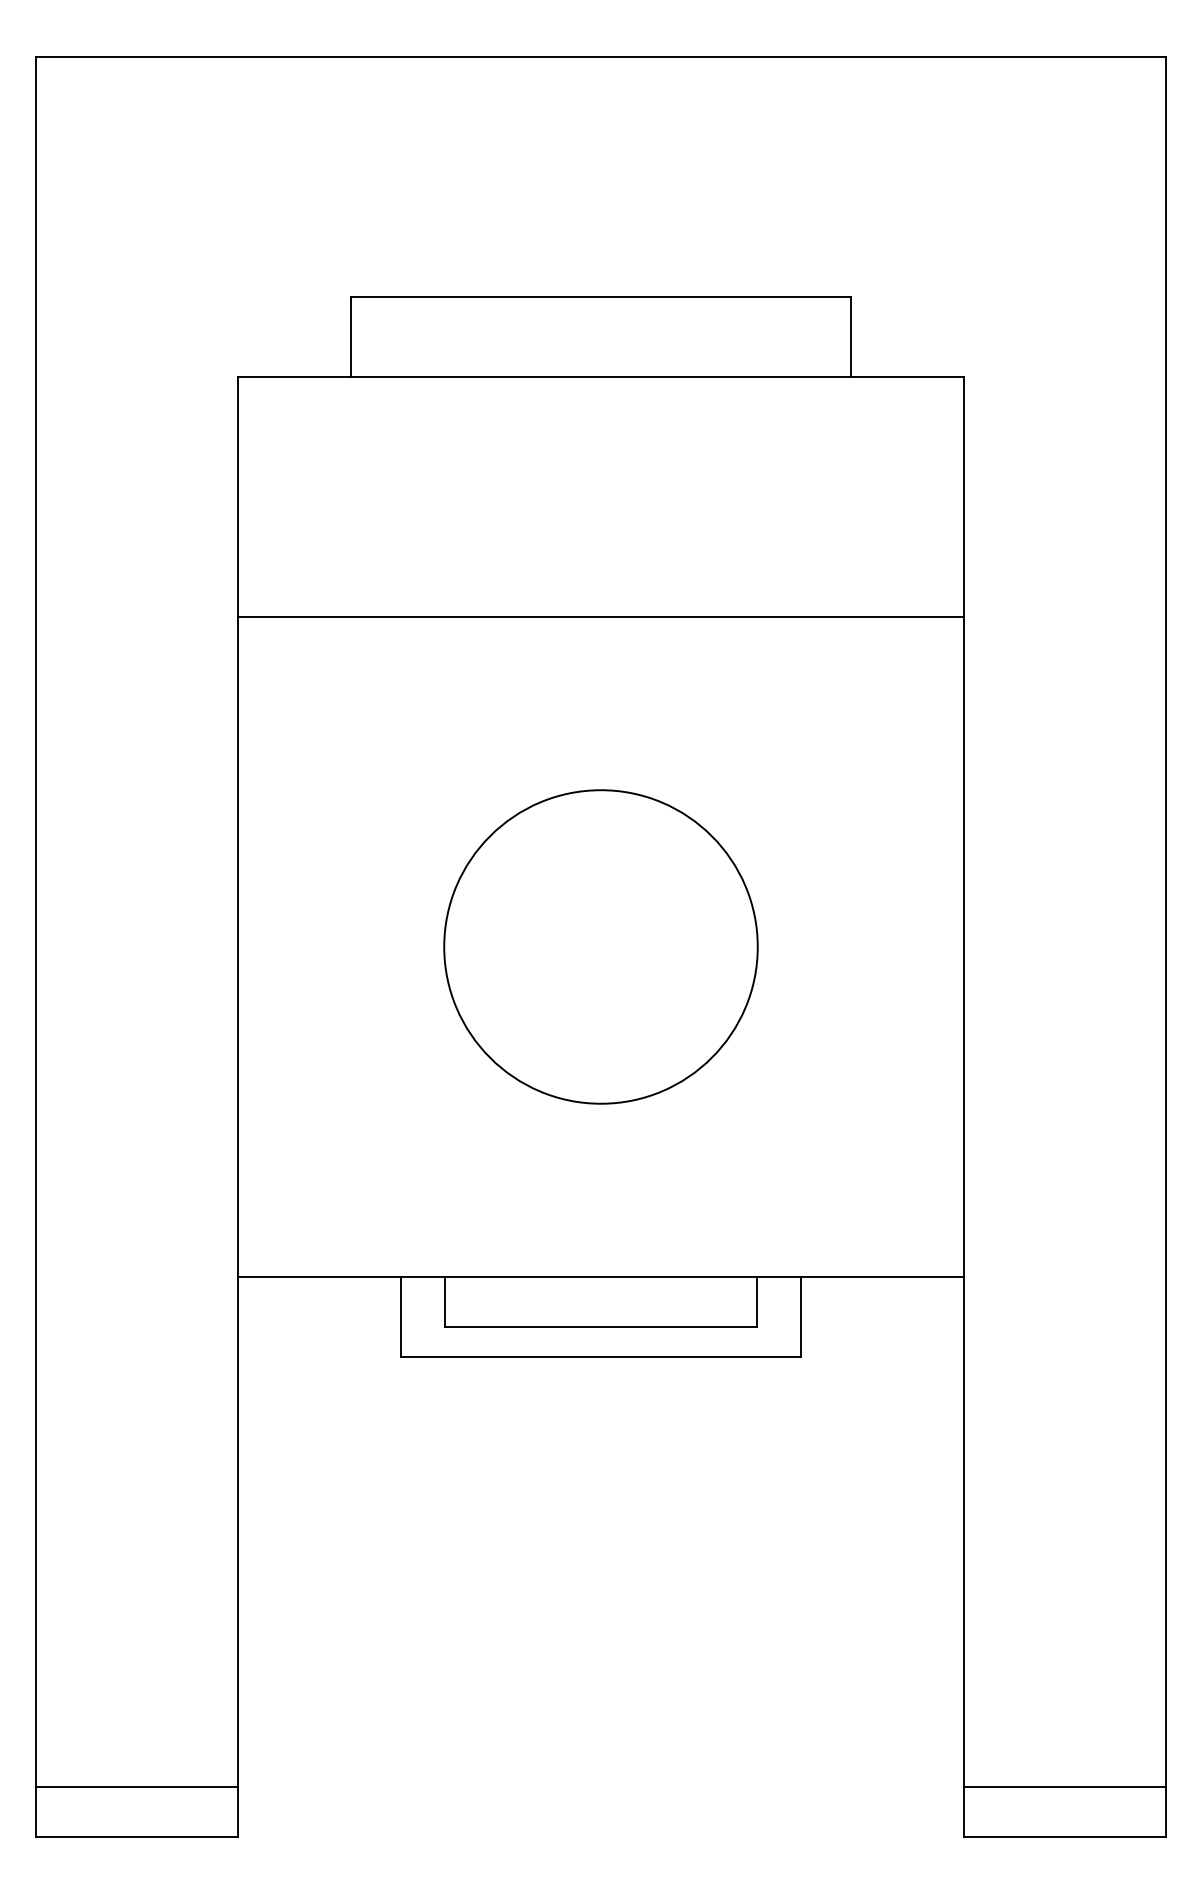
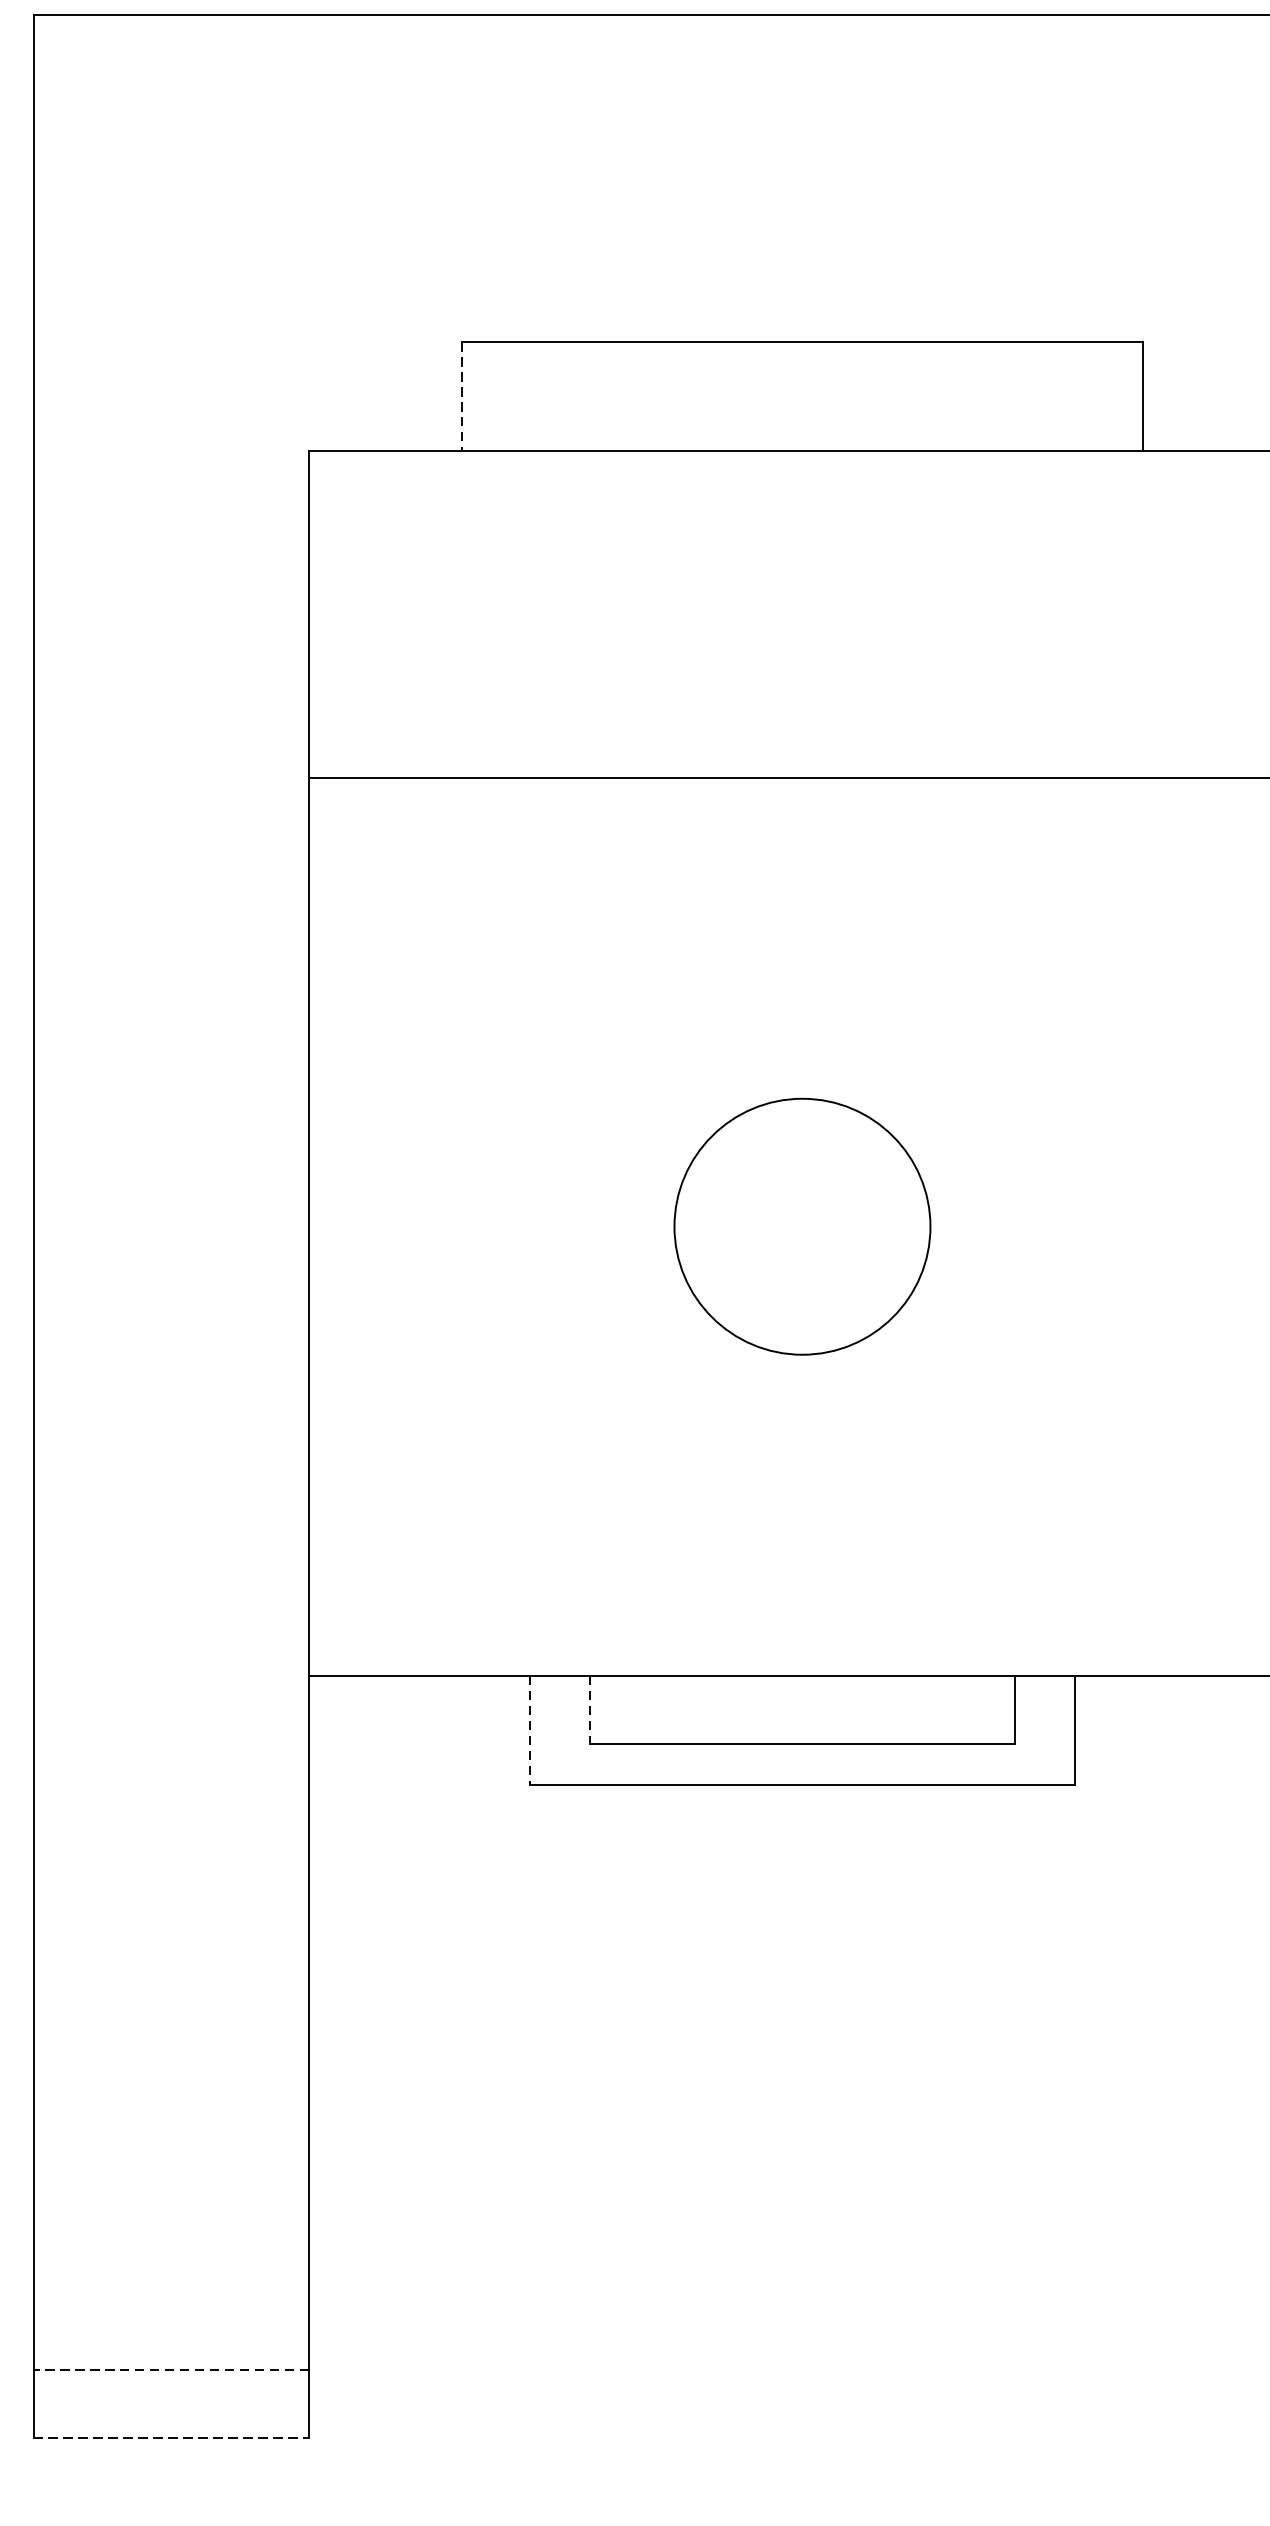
line: (350, 337) -> (461, 397), solid -> dashed
circle: (600, 946) -> (801, 1226), size x0.6
line: (444, 1302) -> (589, 1710), solid -> dashed
line: (400, 1317) -> (529, 1730), solid -> dashed
line: (136, 1787) -> (170, 2370), solid -> dashed
line: (137, 1837) -> (171, 2438), solid -> dashed

